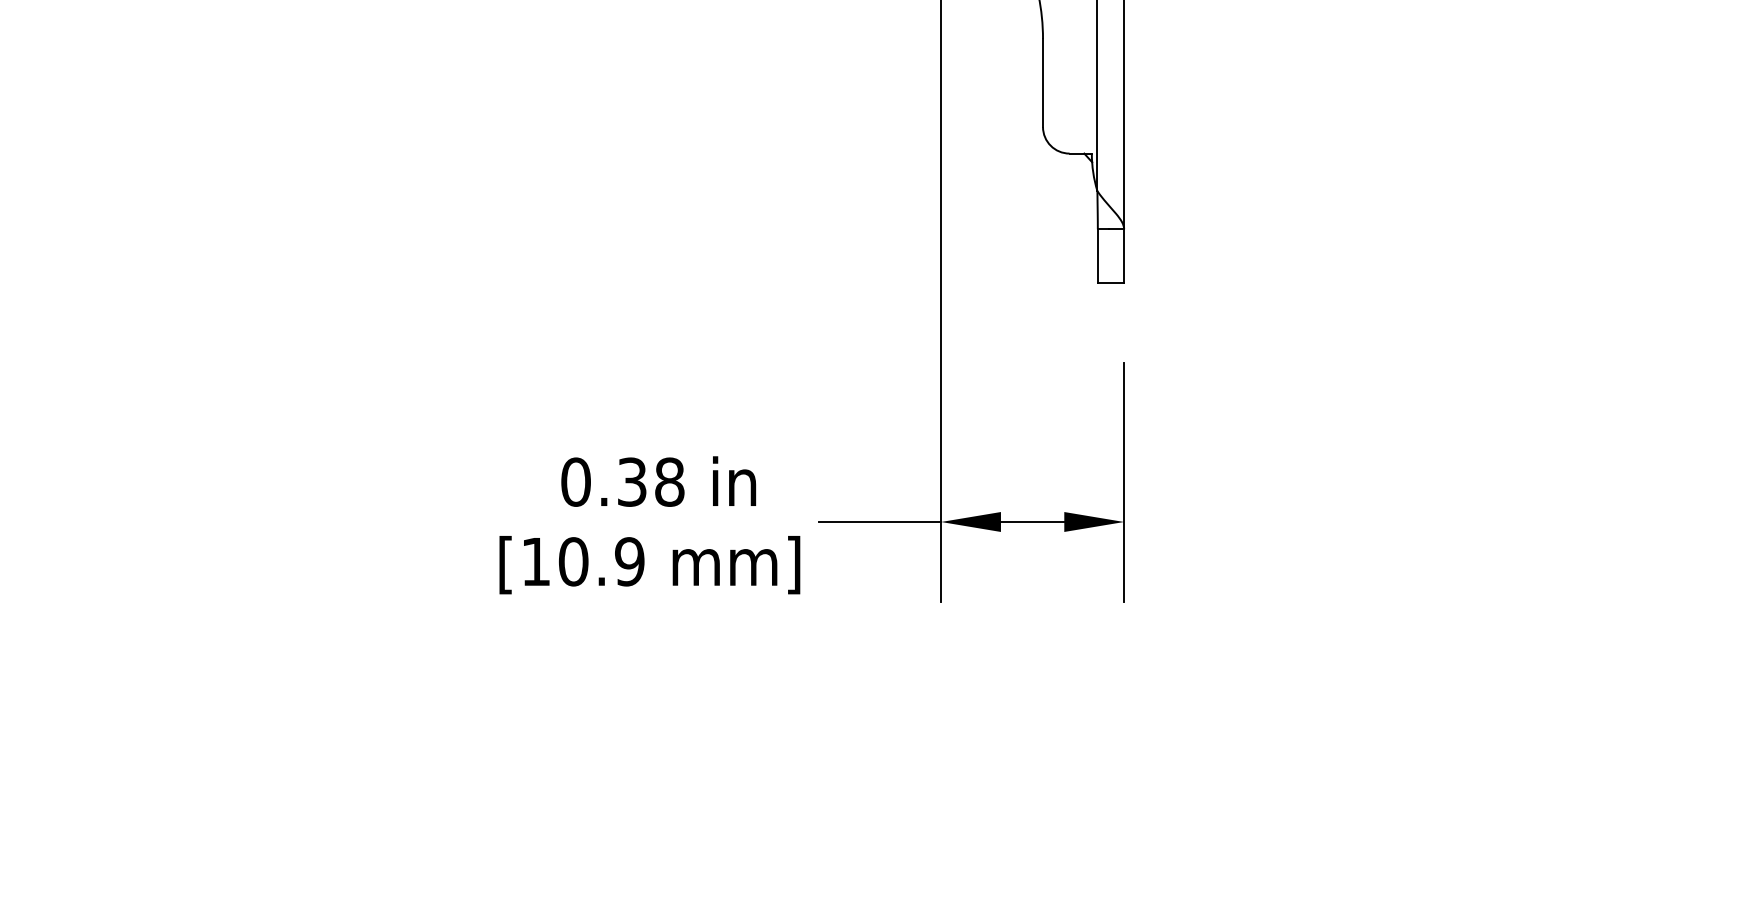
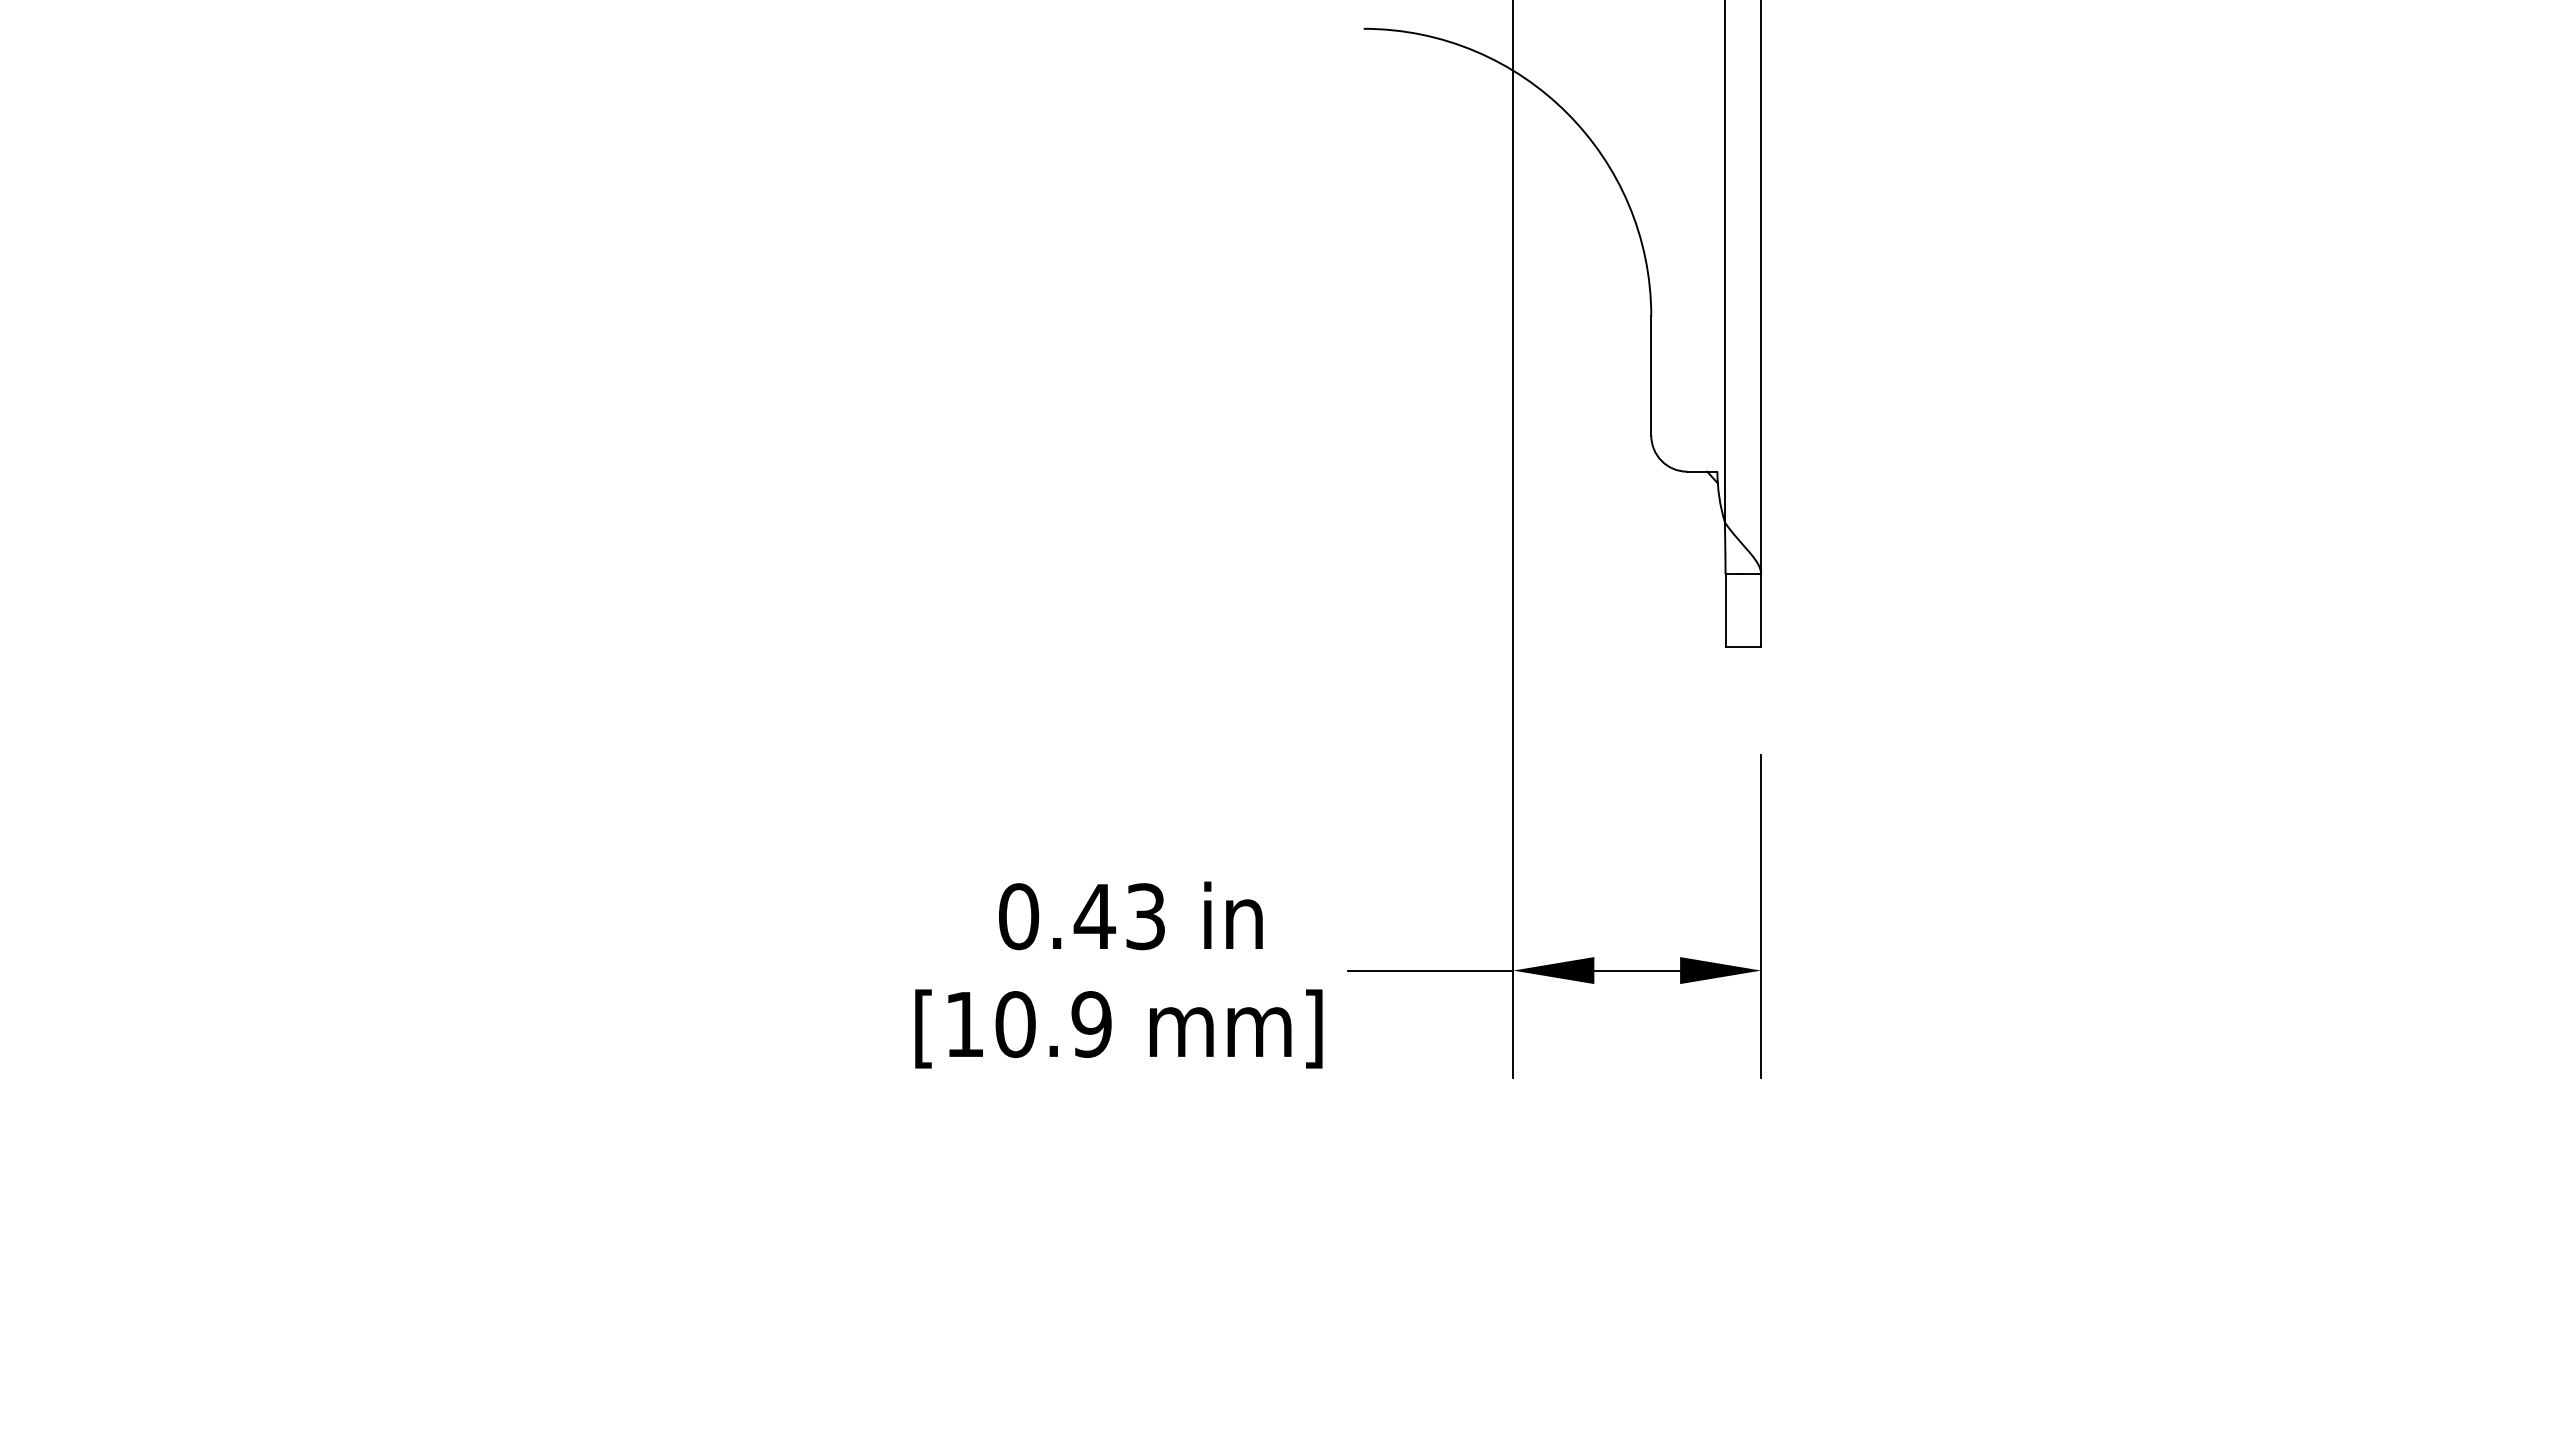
text: (650, 482) -> (1119, 916), 0.38 -> 0.43

